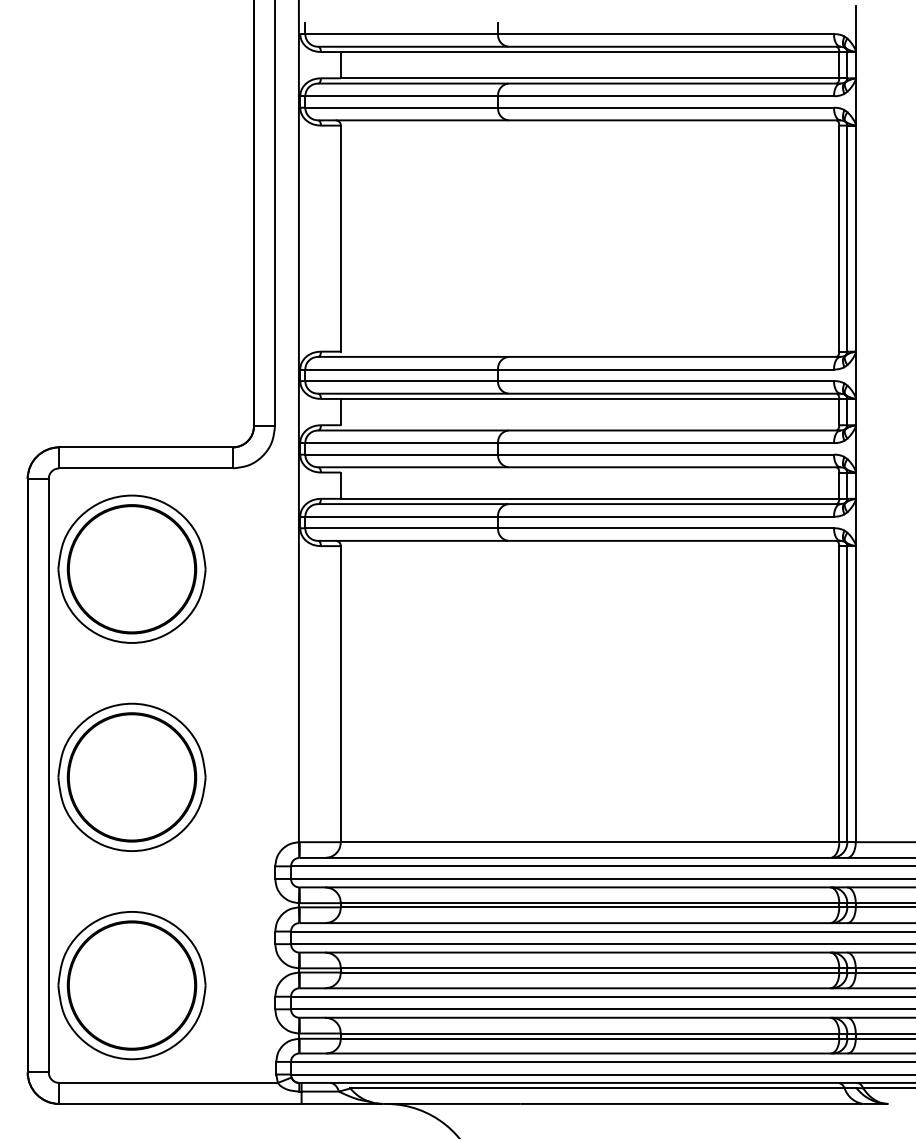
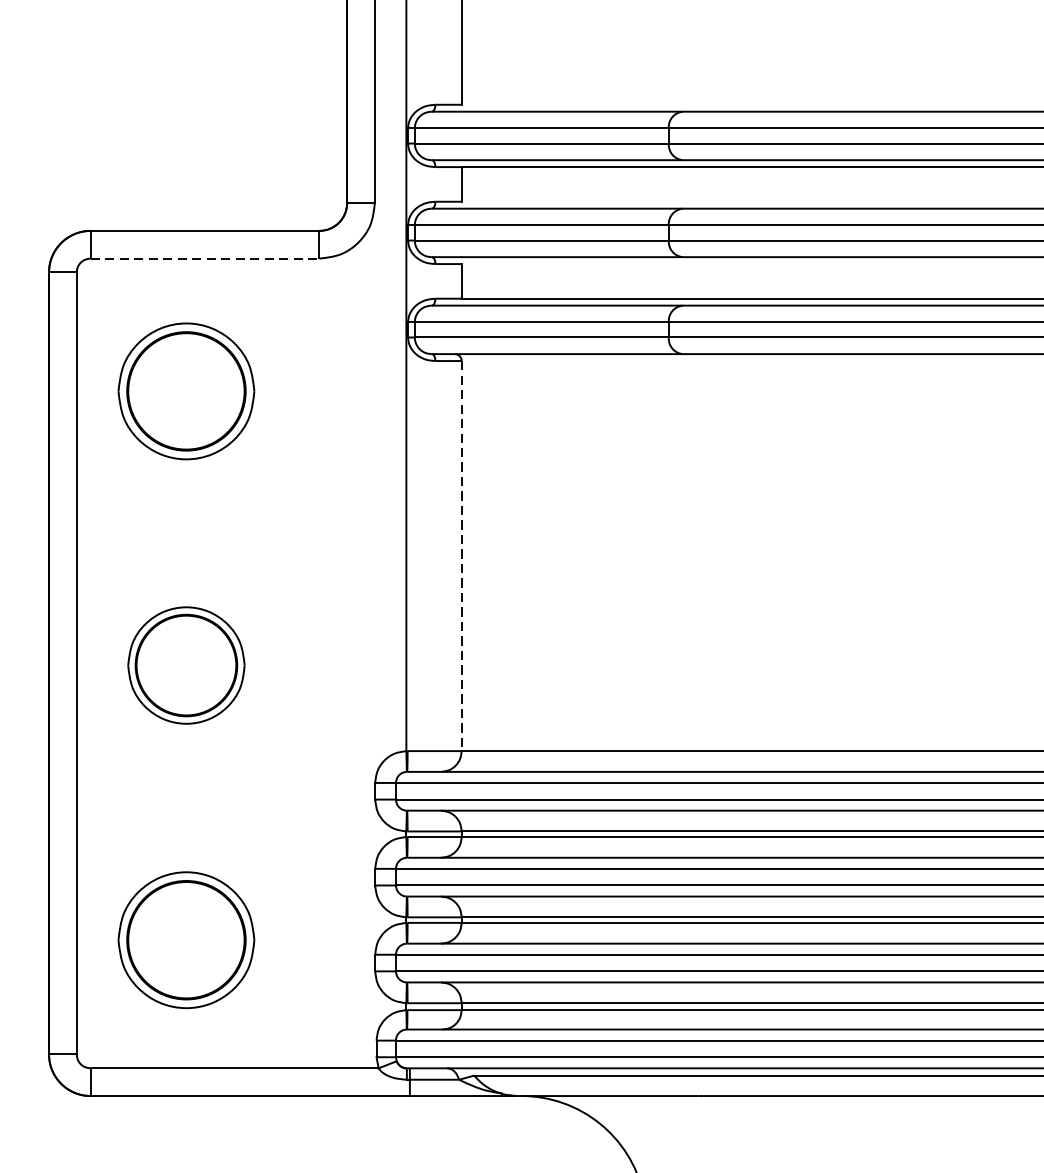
line: (146, 468) -> (205, 258), solid -> dashed
part: (131, 568) -> (185, 390), size x0.7
line: (340, 694) -> (461, 556), solid -> dashed
part: (131, 776) -> (185, 664), size x0.6
part: (131, 985) -> (185, 939), size x0.7

